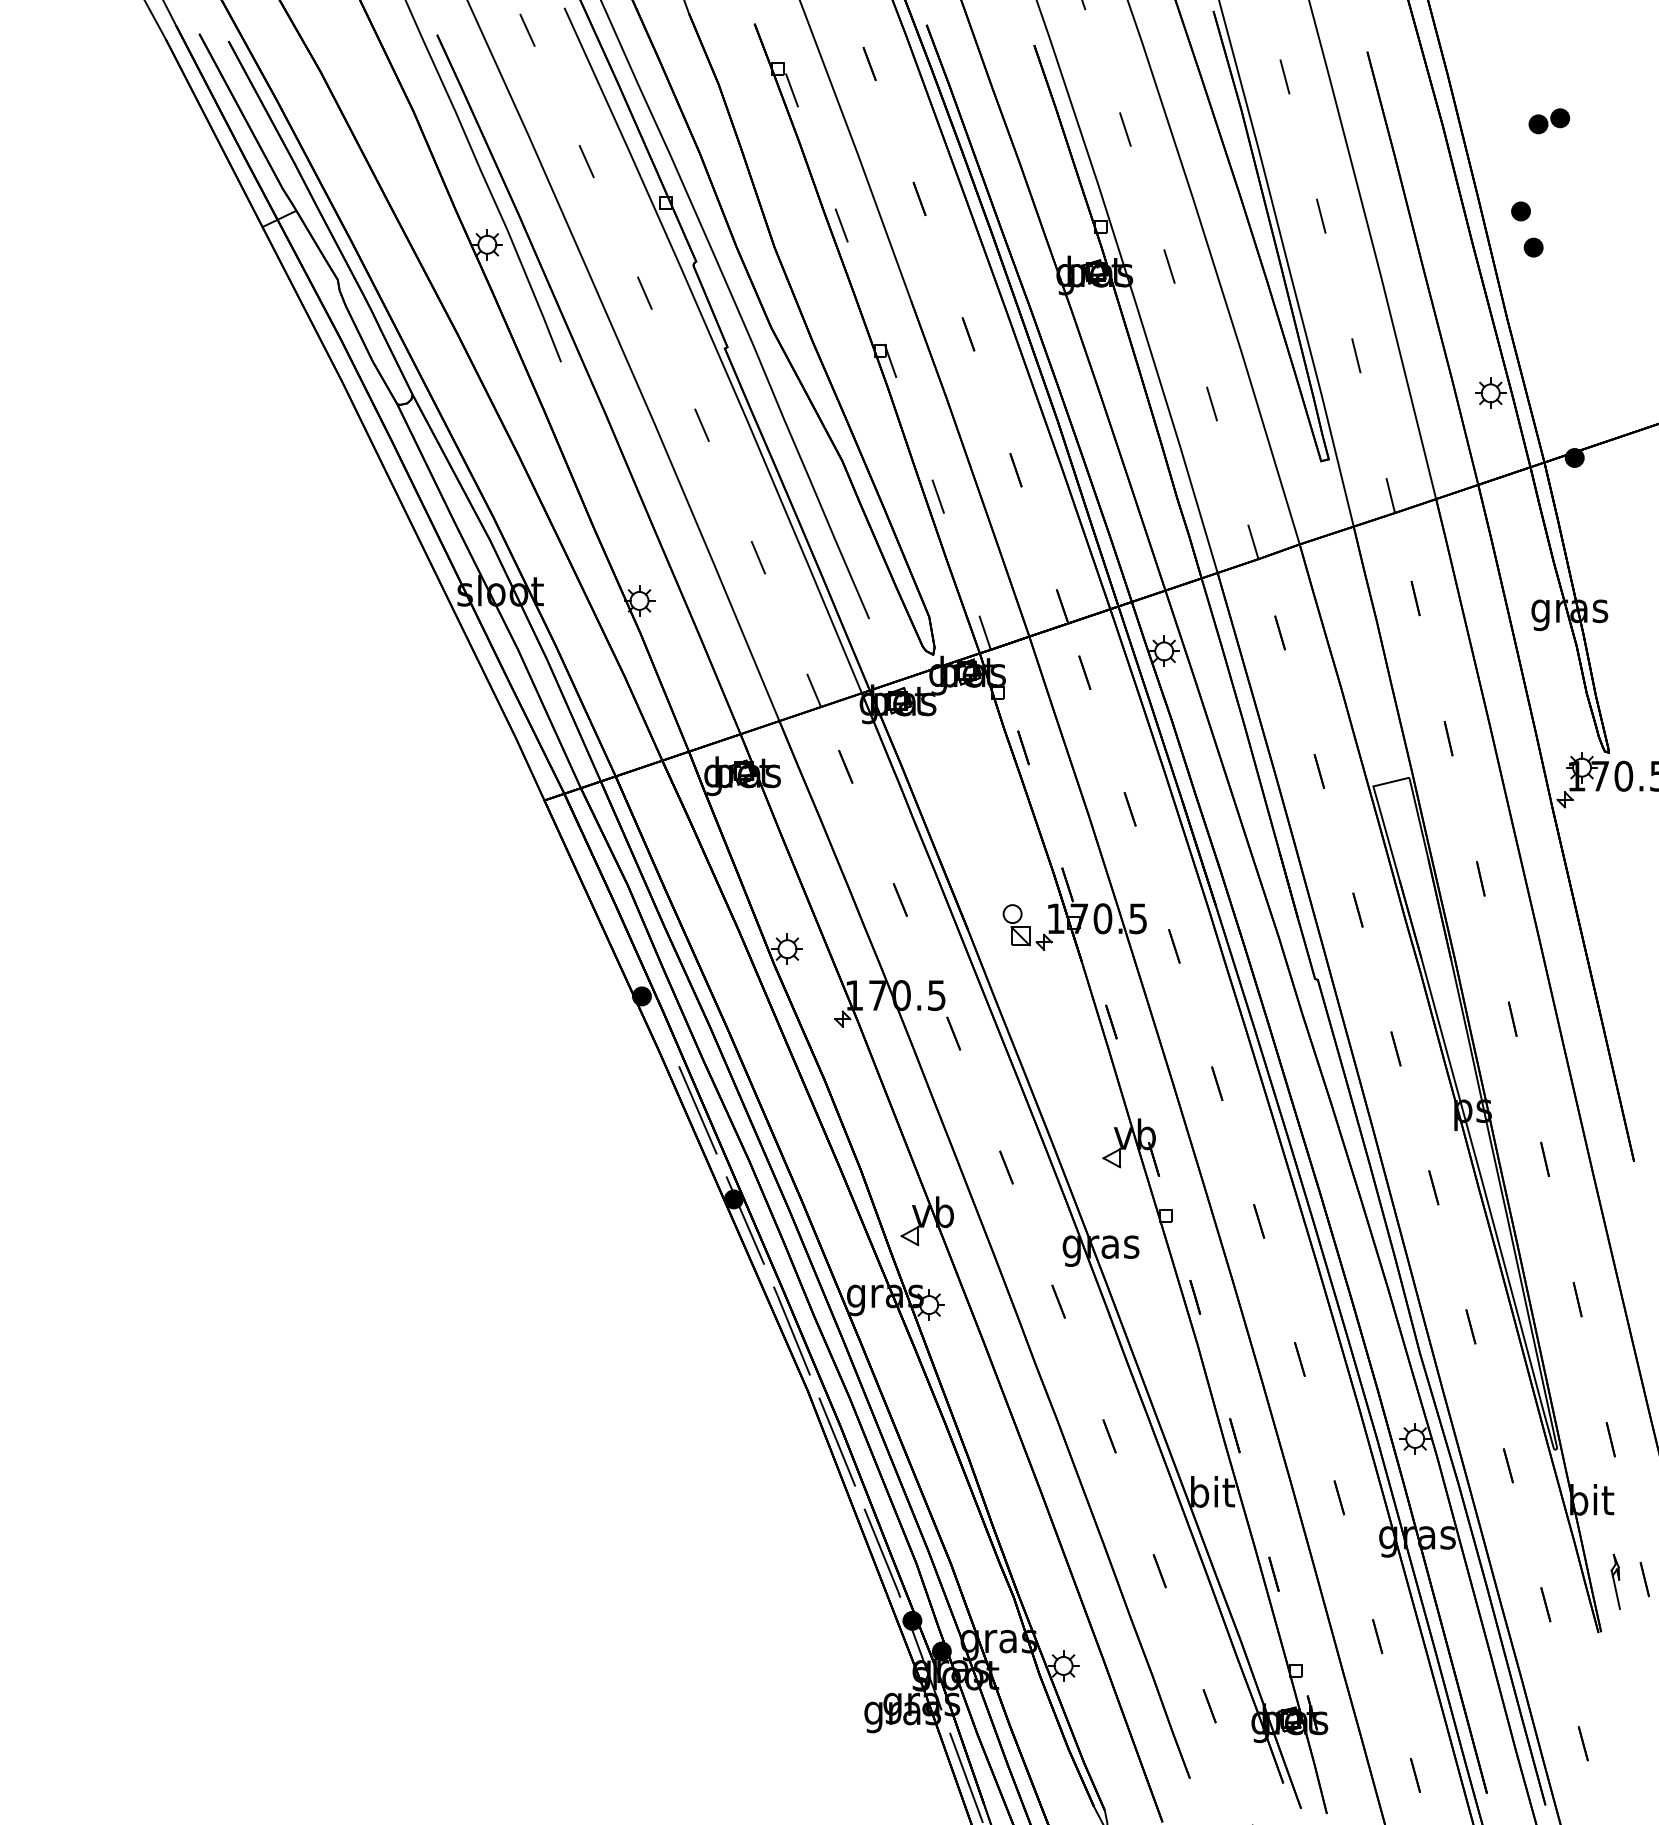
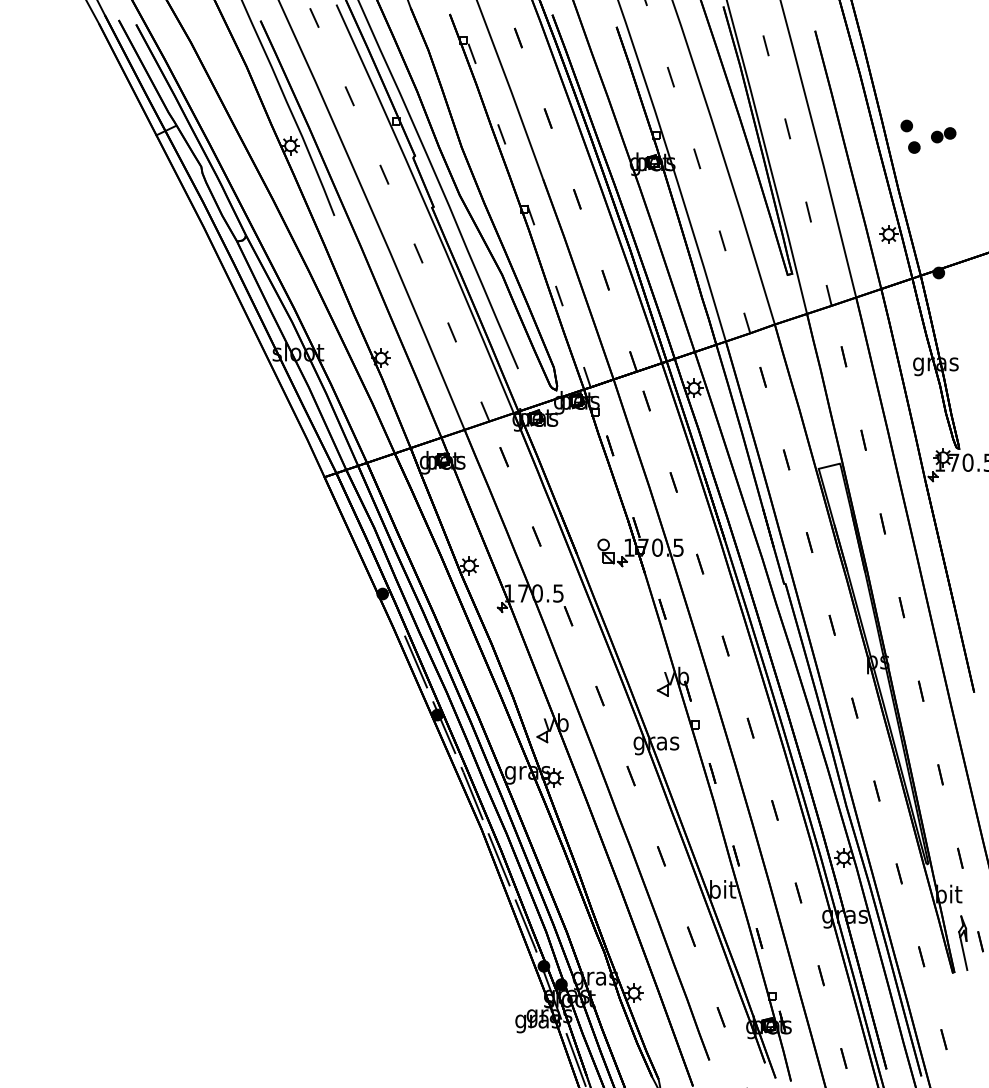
part: (1549, 121) -> (943, 135), moved
part: (1616, 1580) -> (963, 942), size x1.67

